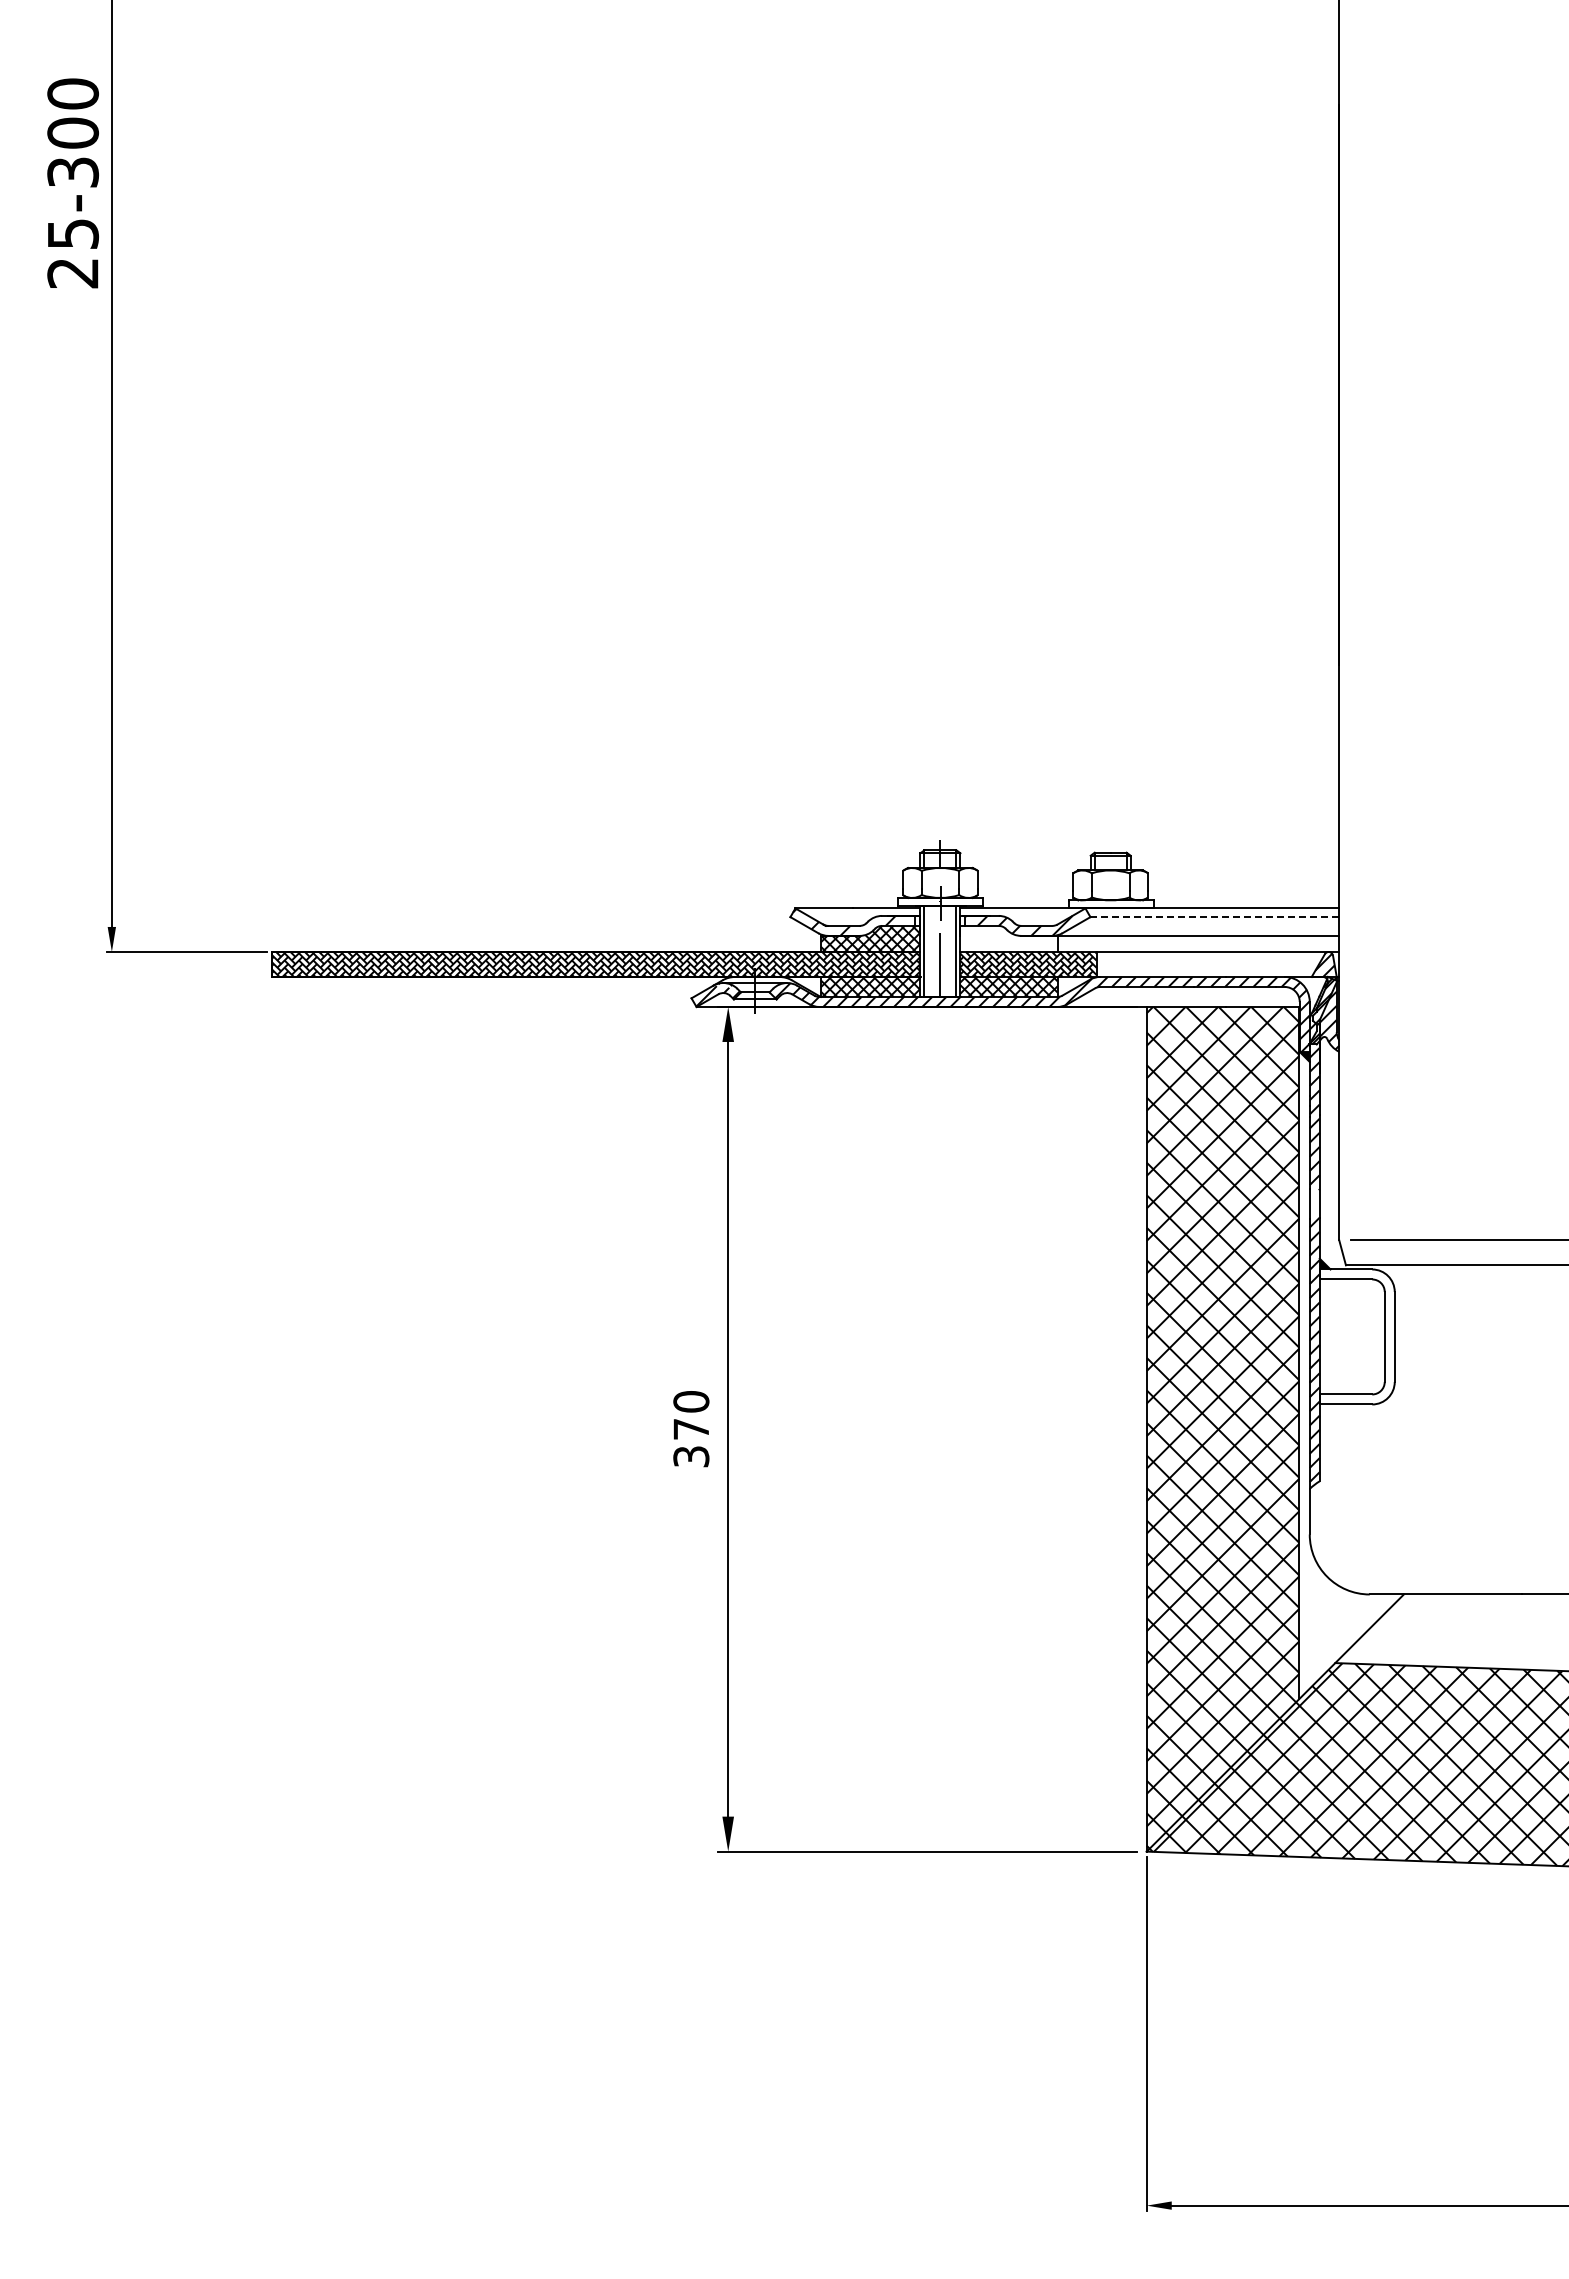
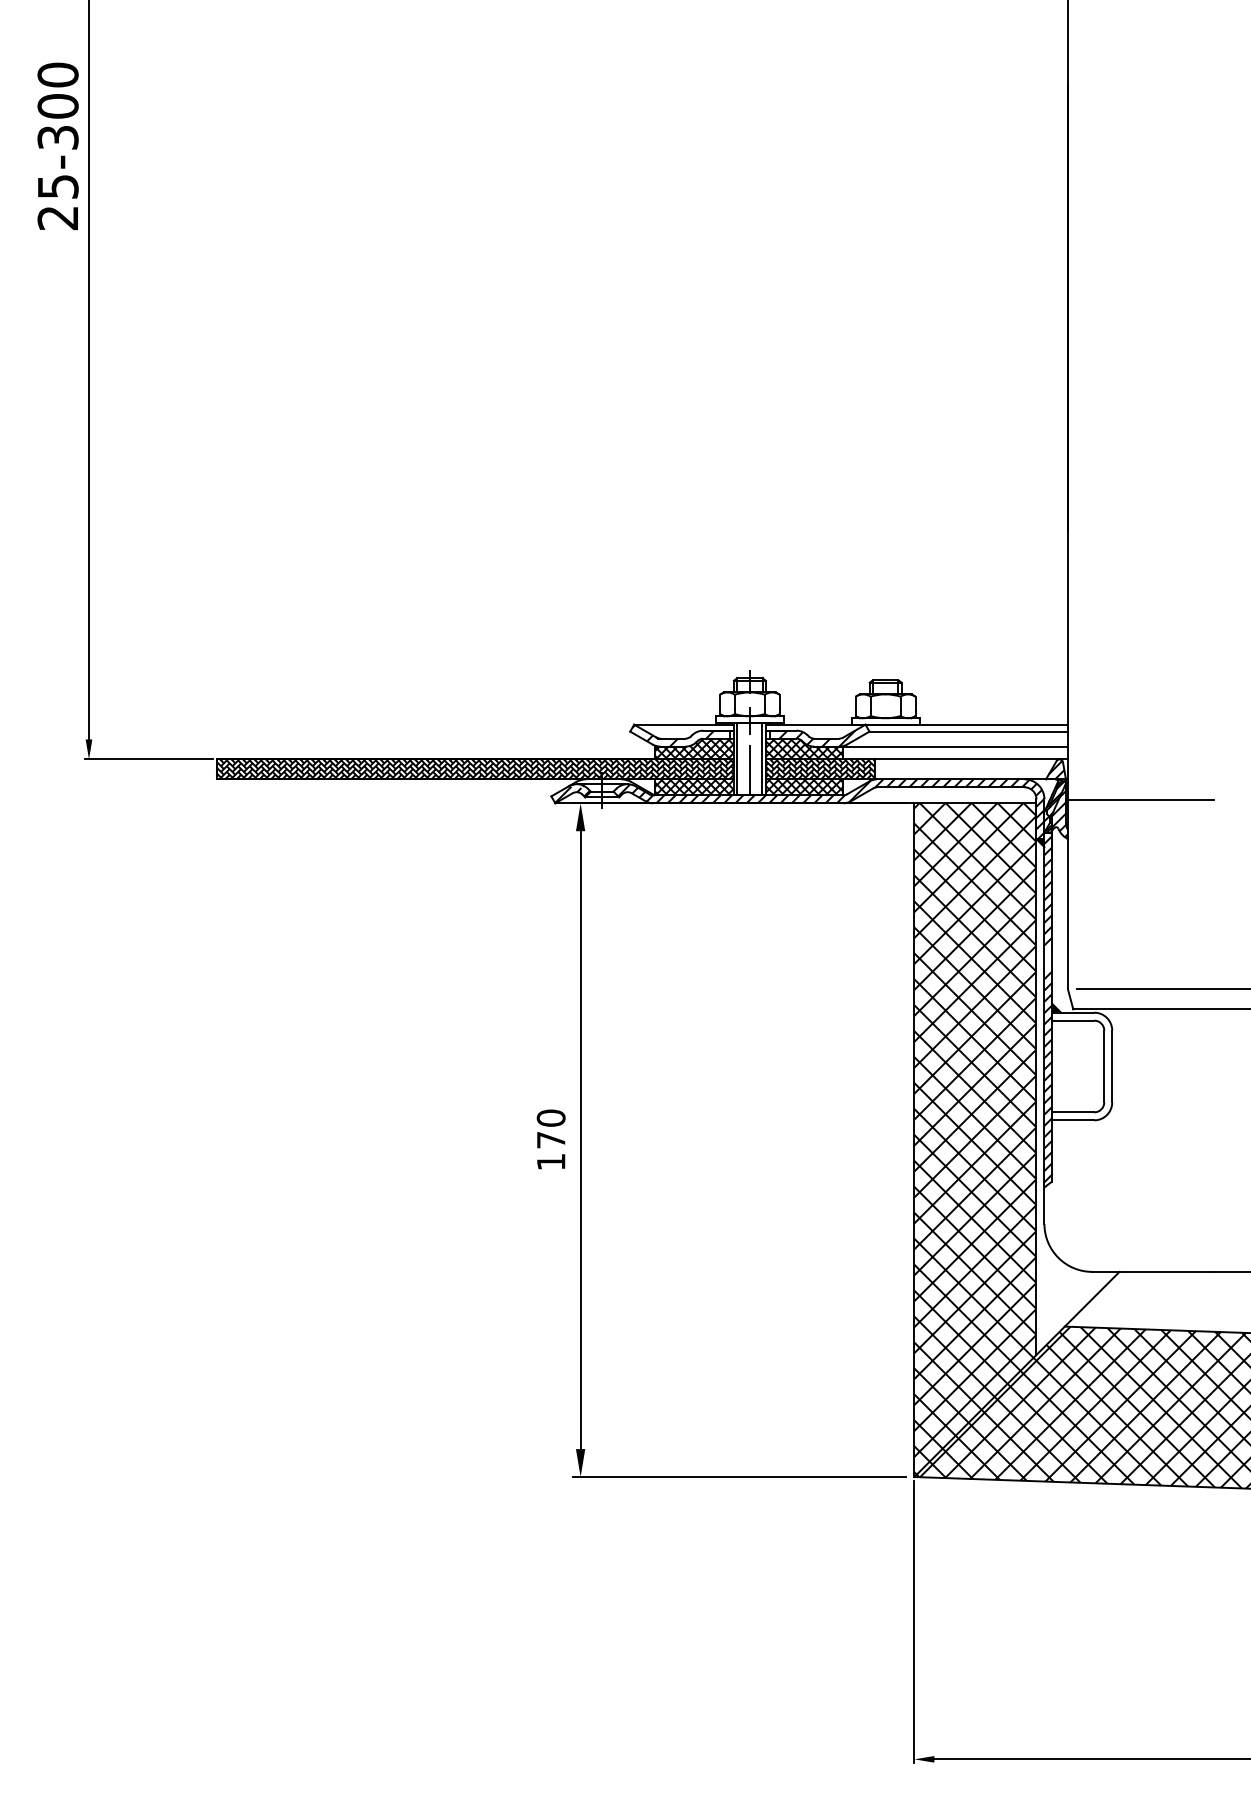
line: (1214, 917) -> (968, 731), dashed -> solid
hatch: (1008, 938) -> (804, 748), added
line: (1429, 1003) -> (1139, 800), added
text: (691, 1456) -> (551, 1161), 370 -> 170

